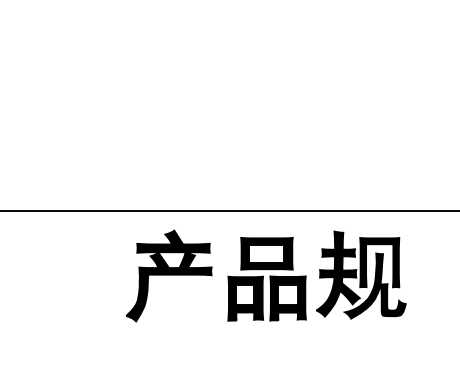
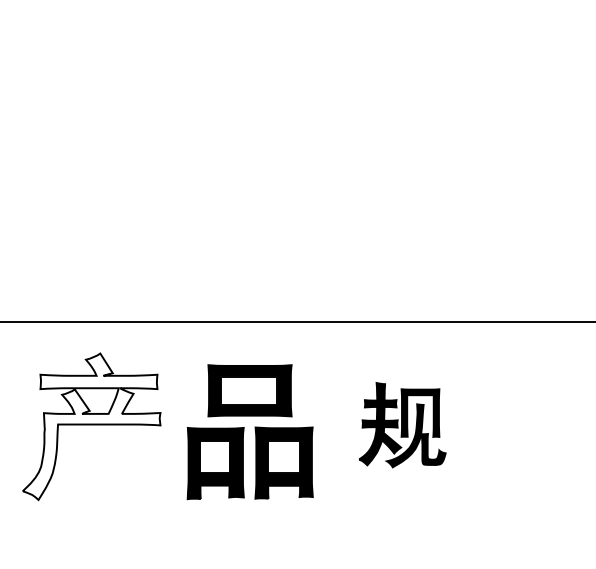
part: (361, 274) -> (402, 424), size x0.6
fill: (168, 275) -> (90, 425), removed

